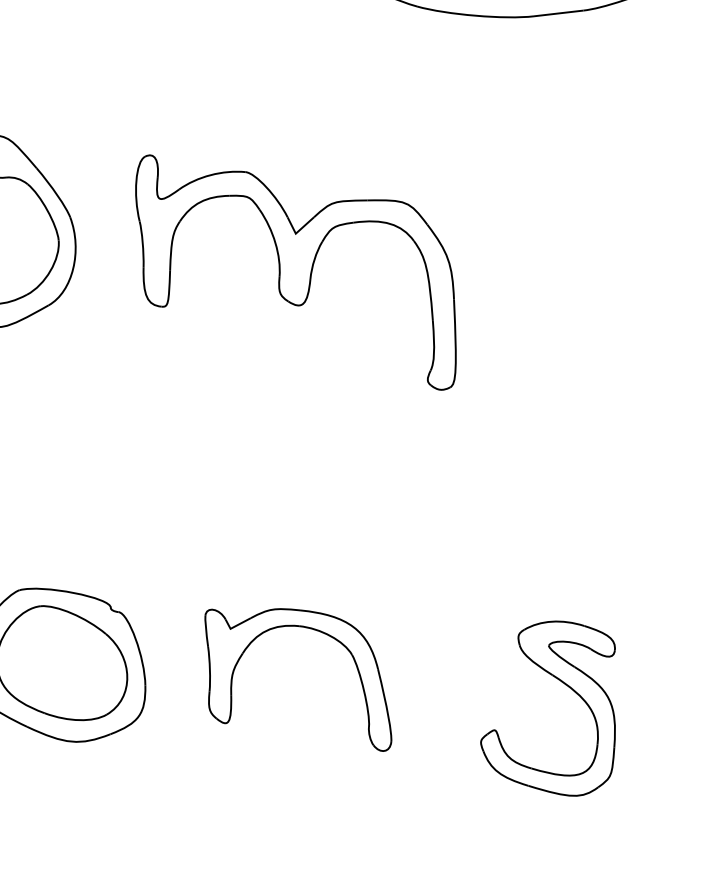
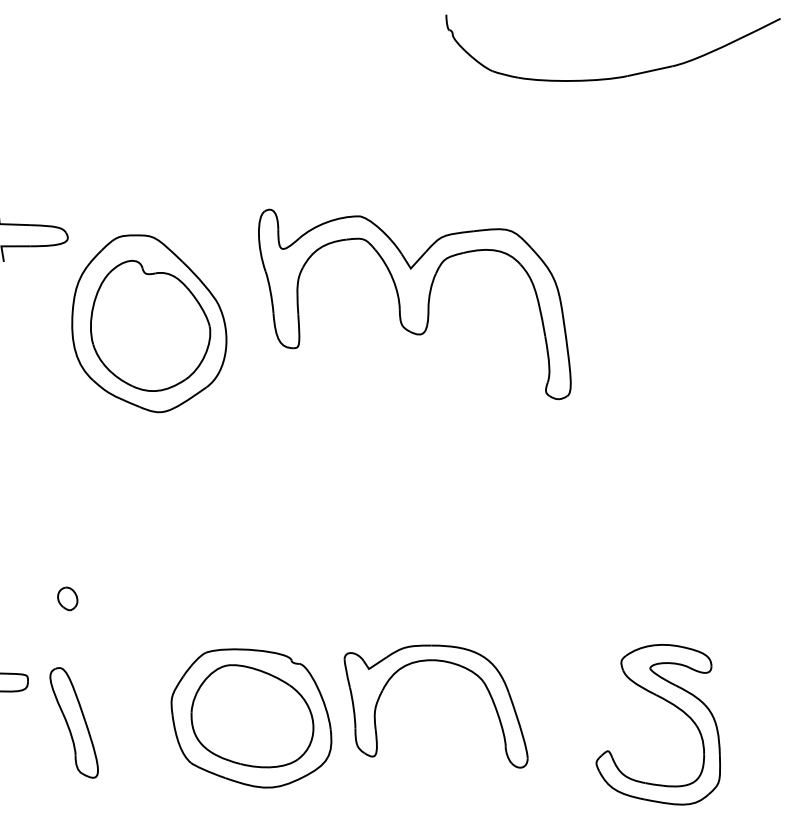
part: (295, 272) -> (414, 304), moved
part: (311, 629) -> (443, 662), moved
part: (563, 684) -> (667, 702), moved

